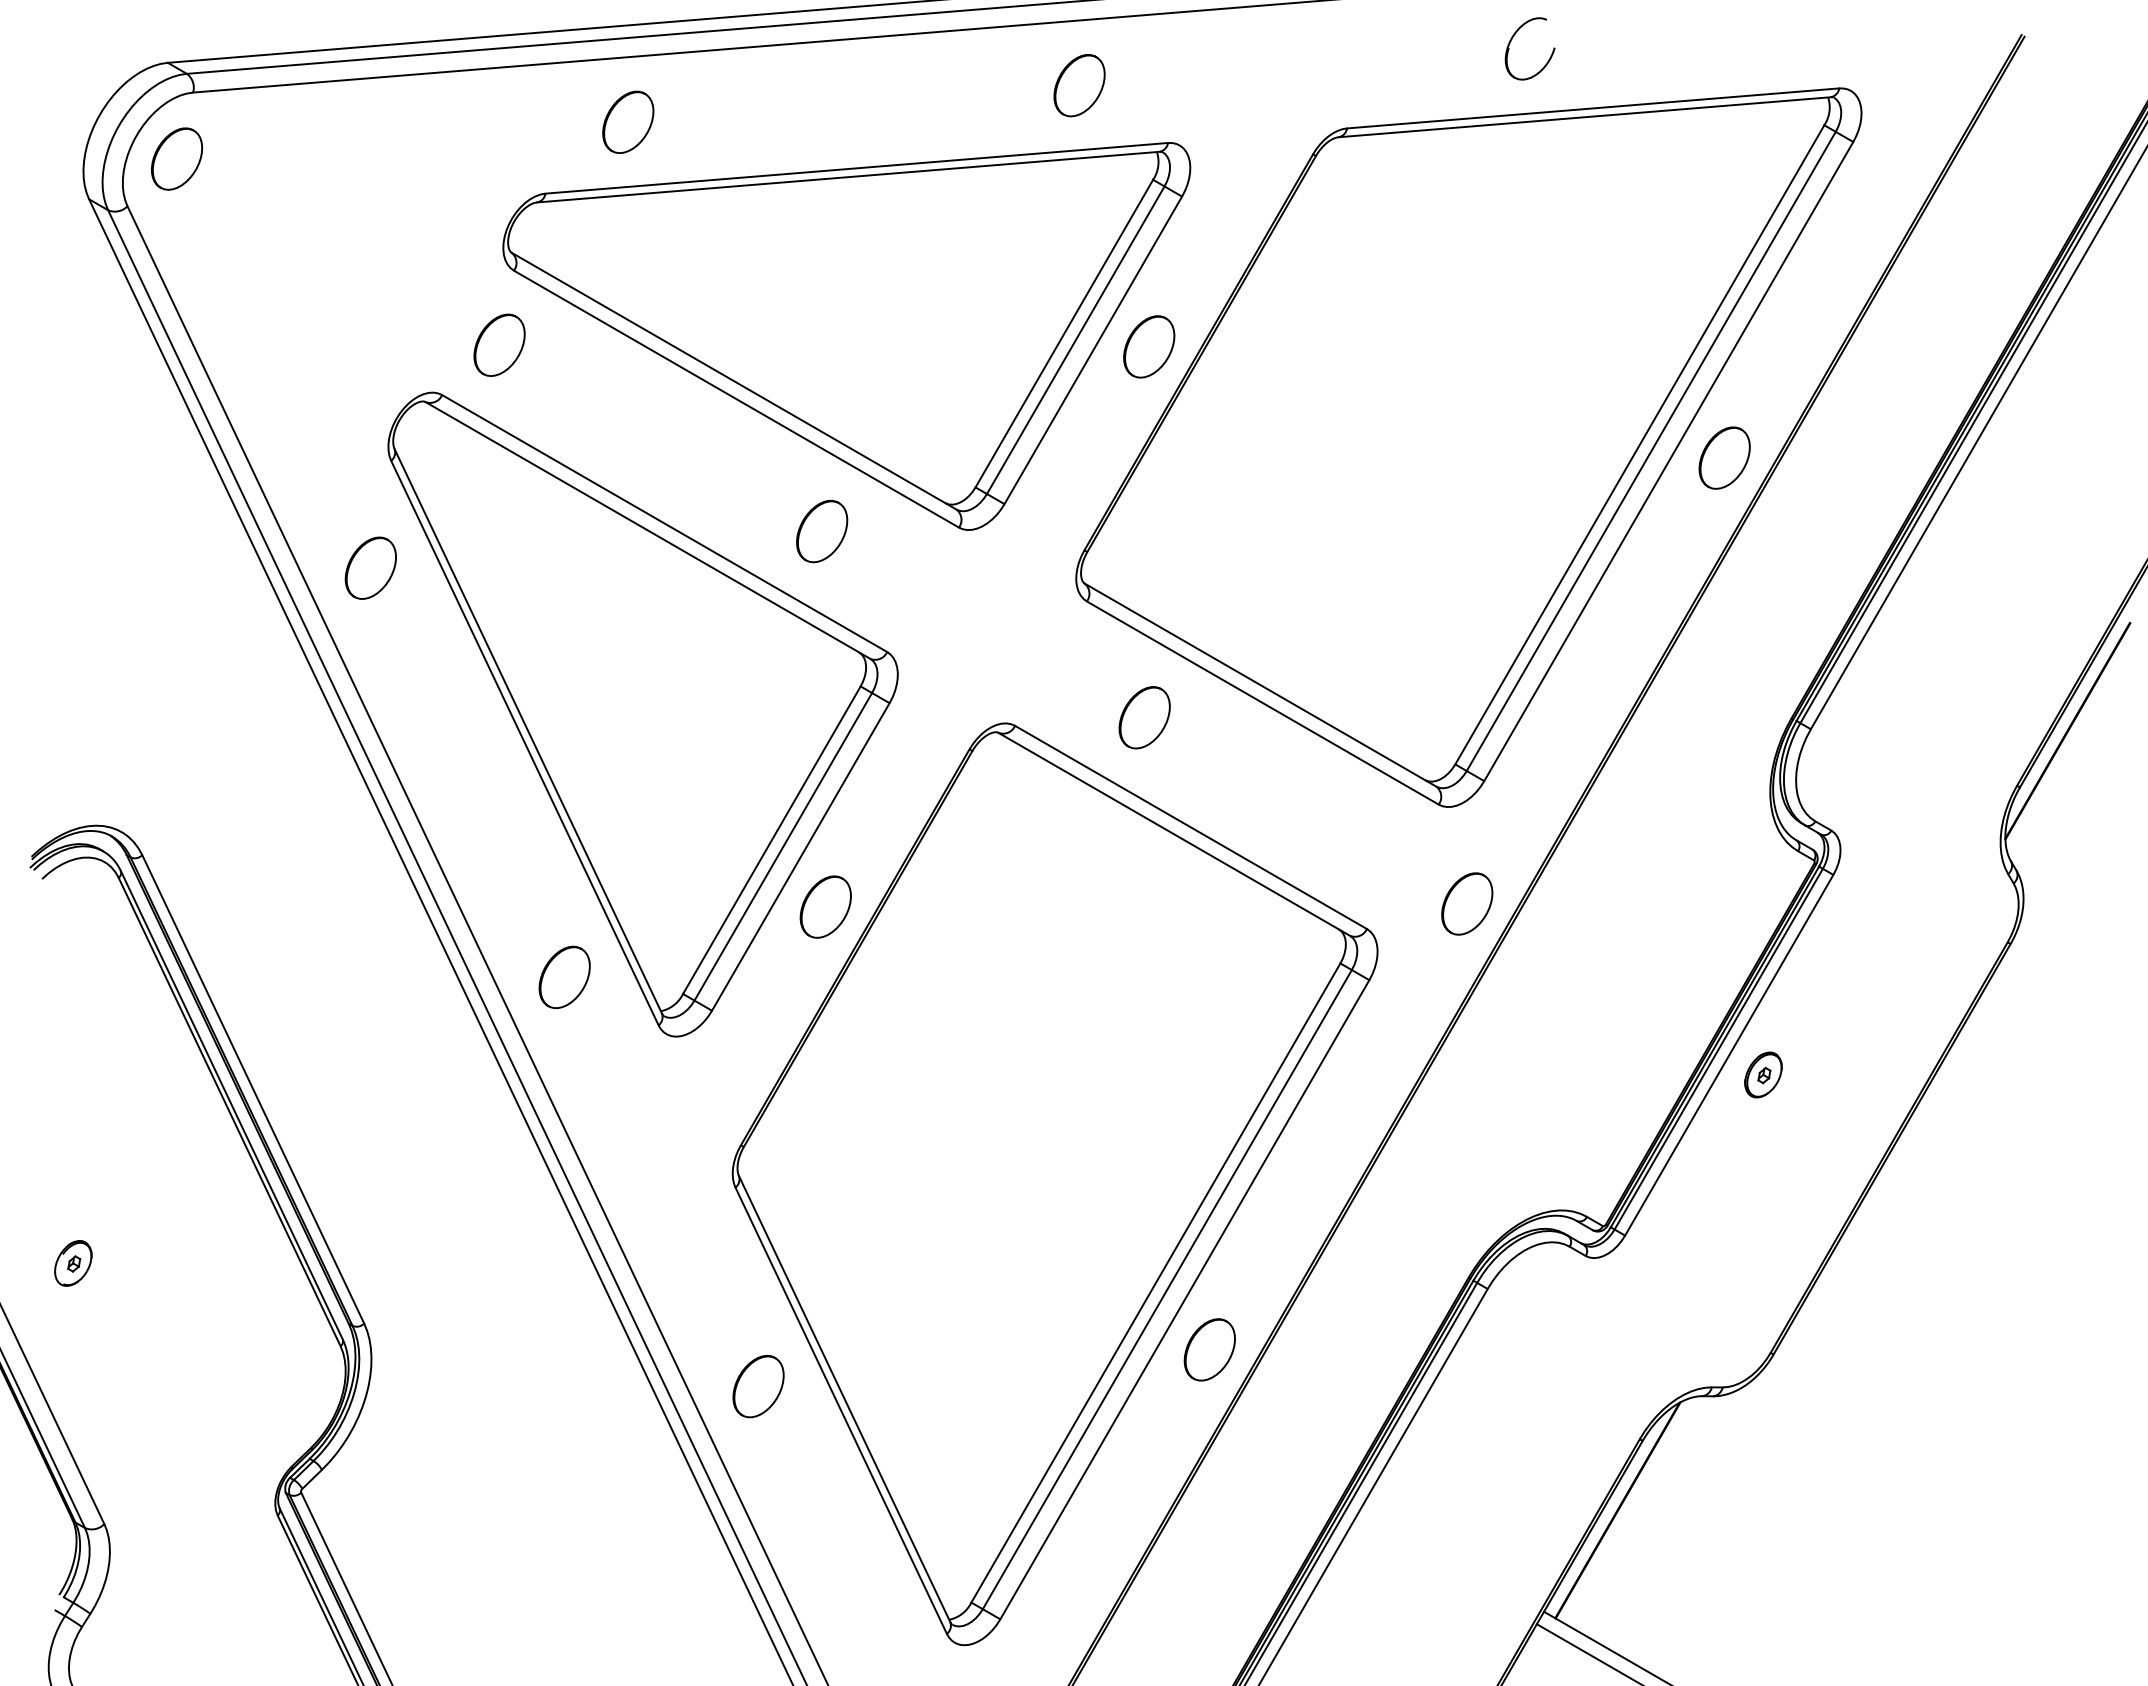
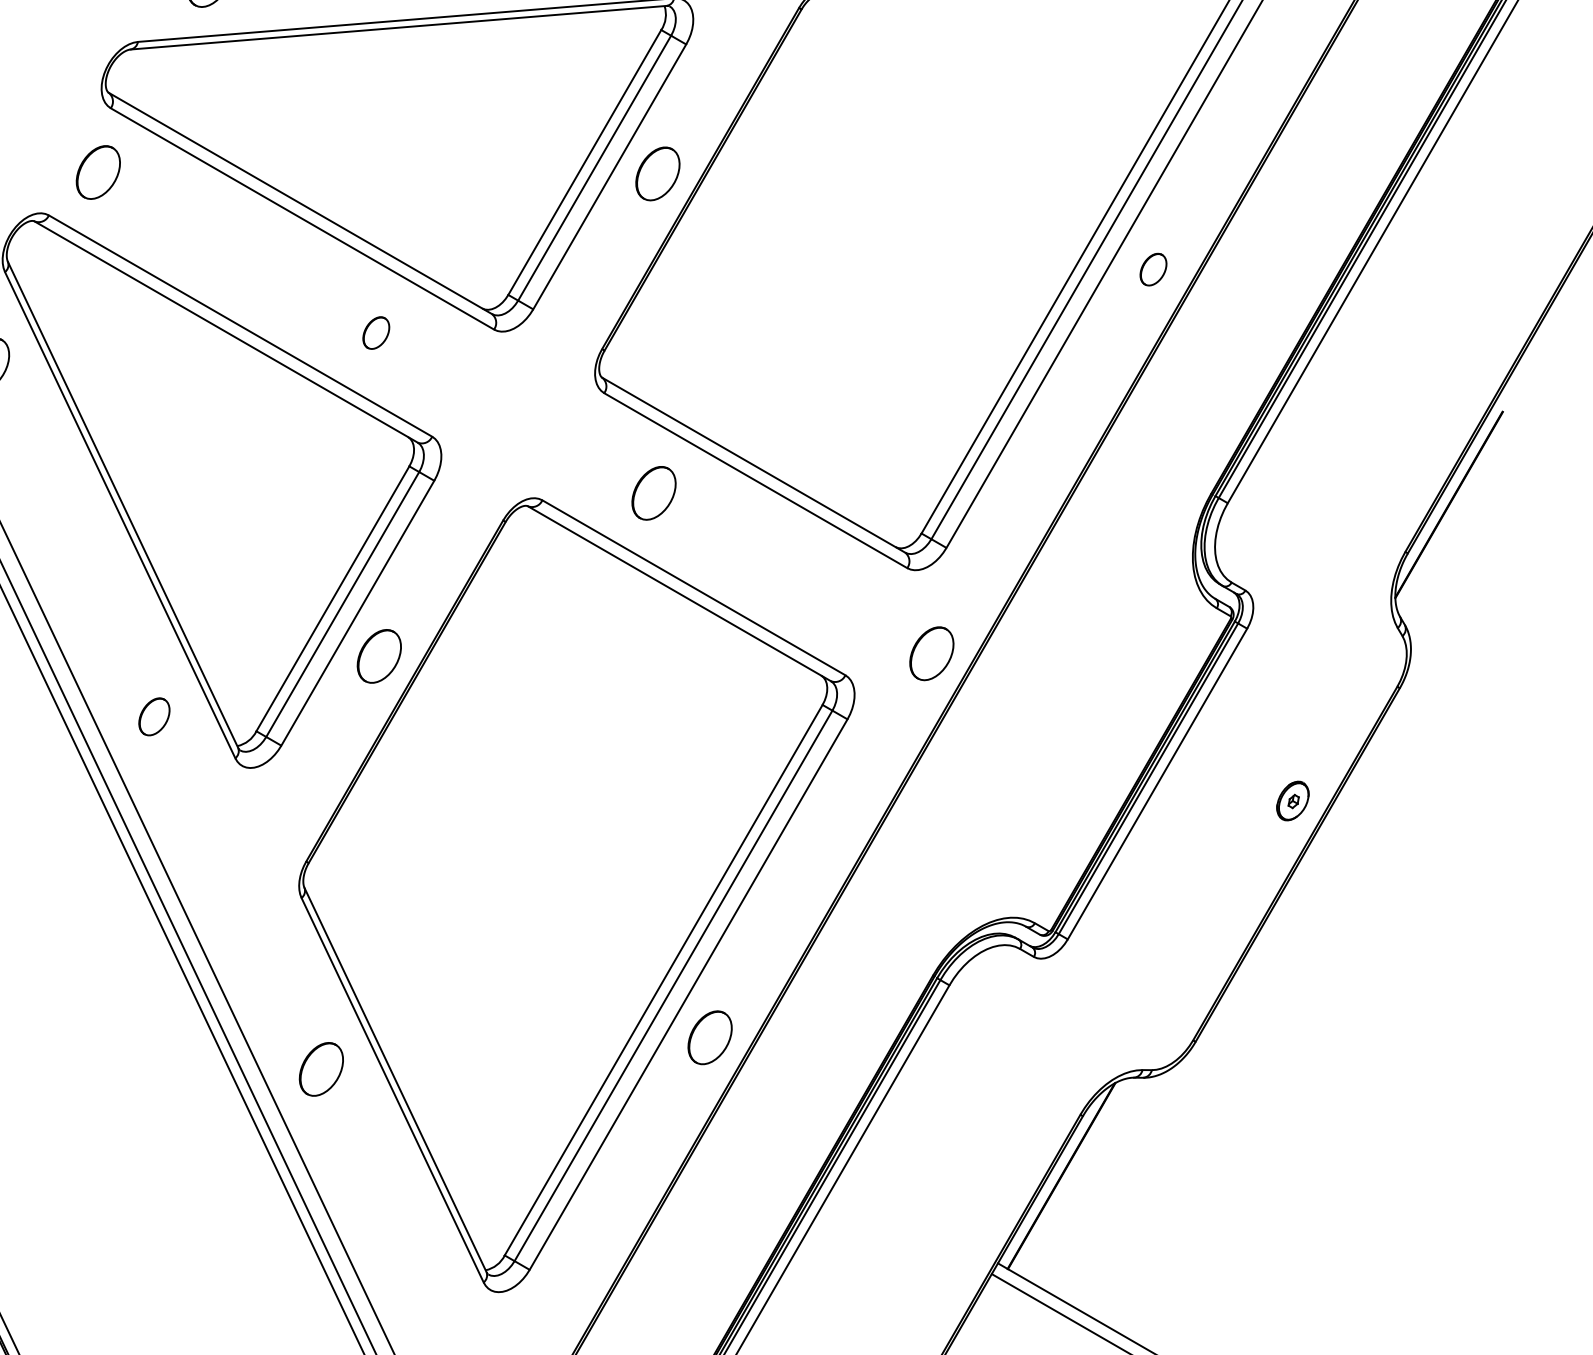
part: (1724, 457) -> (1153, 269), size x0.6
part: (822, 531) -> (376, 332), size x0.6
part: (564, 976) -> (154, 716), size x0.7
part: (1763, 1074) -> (1292, 800), moved

